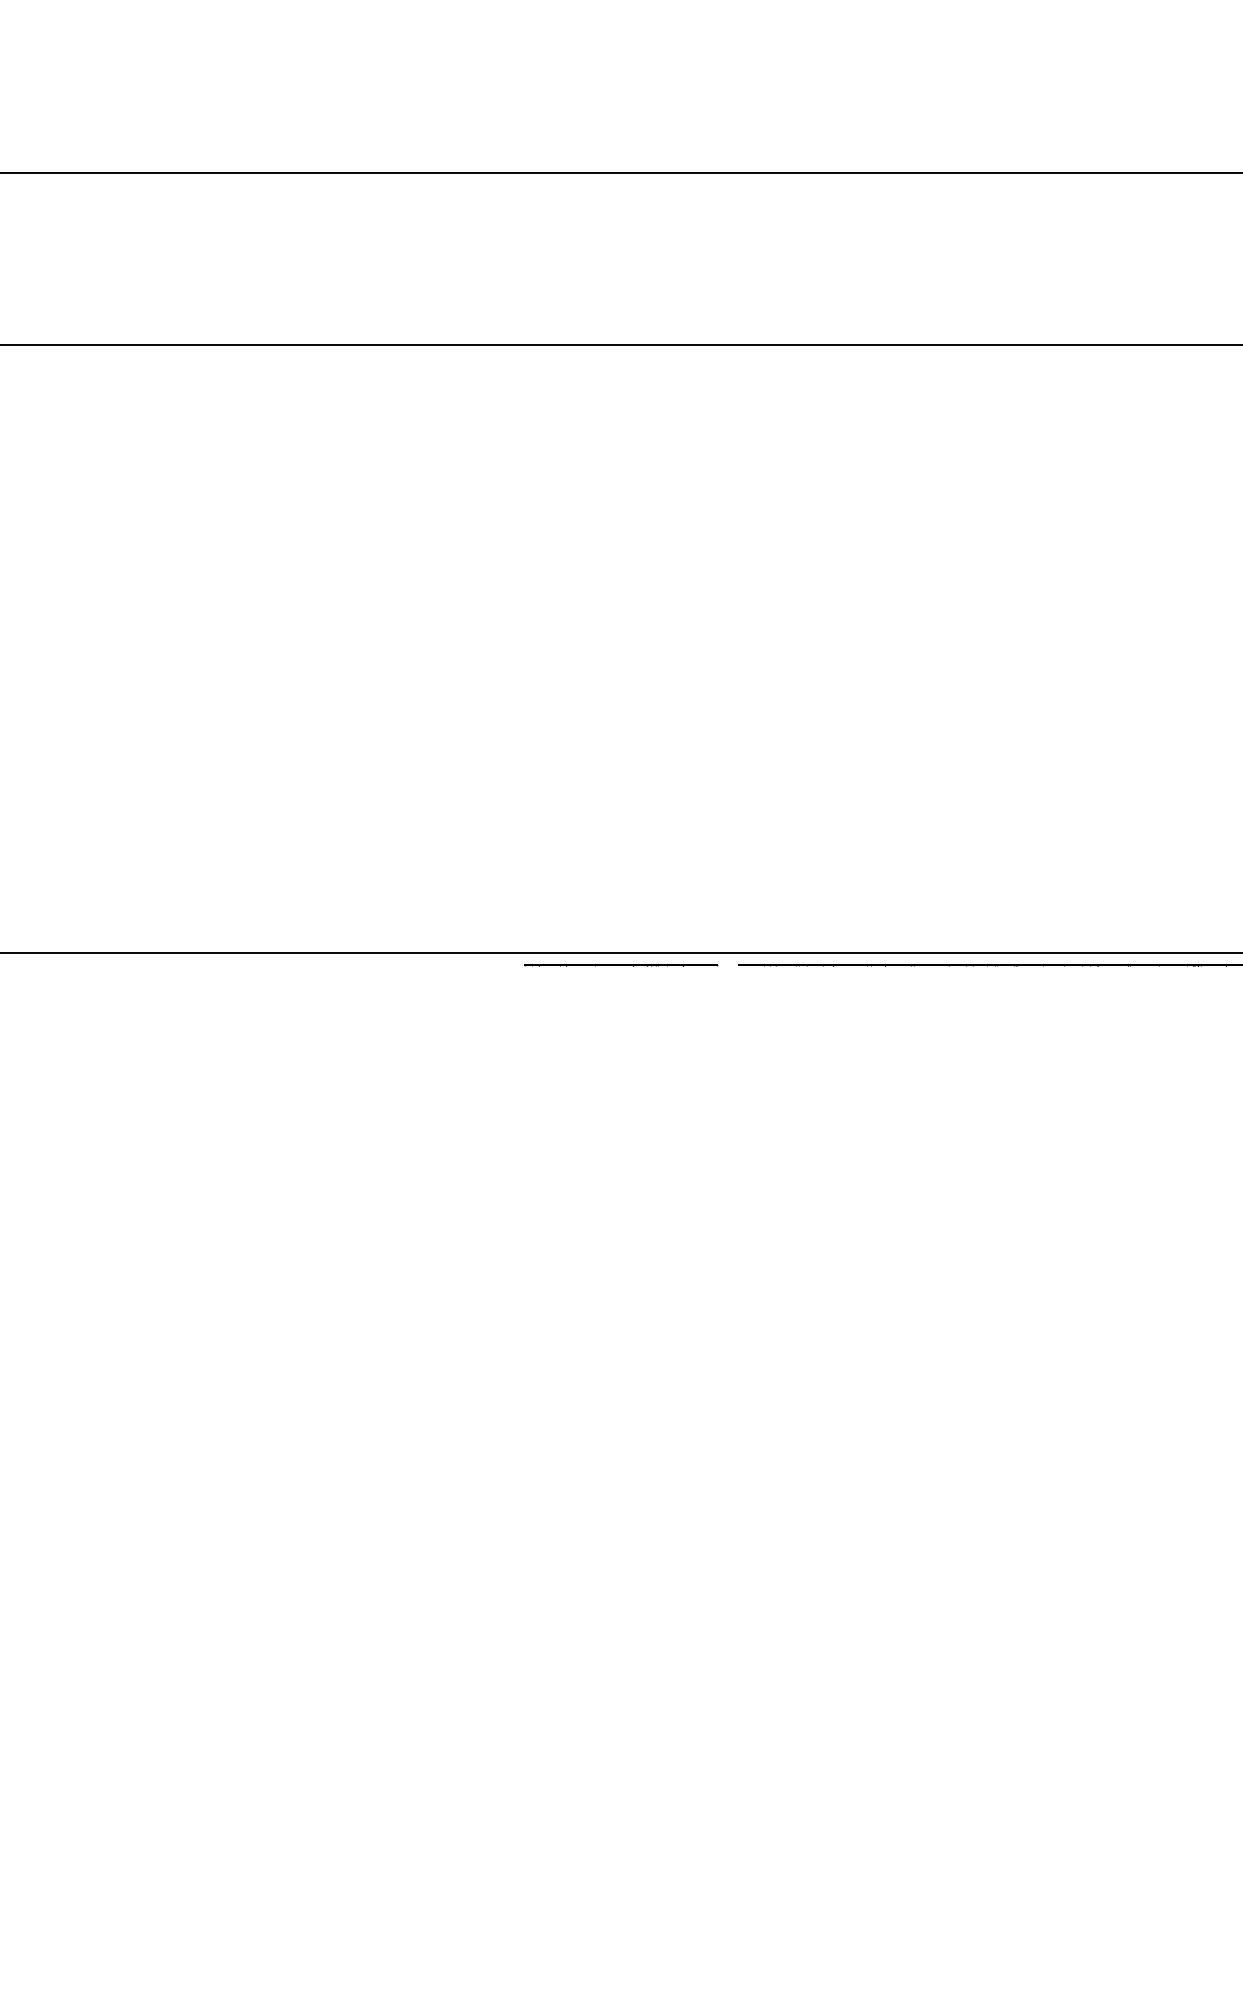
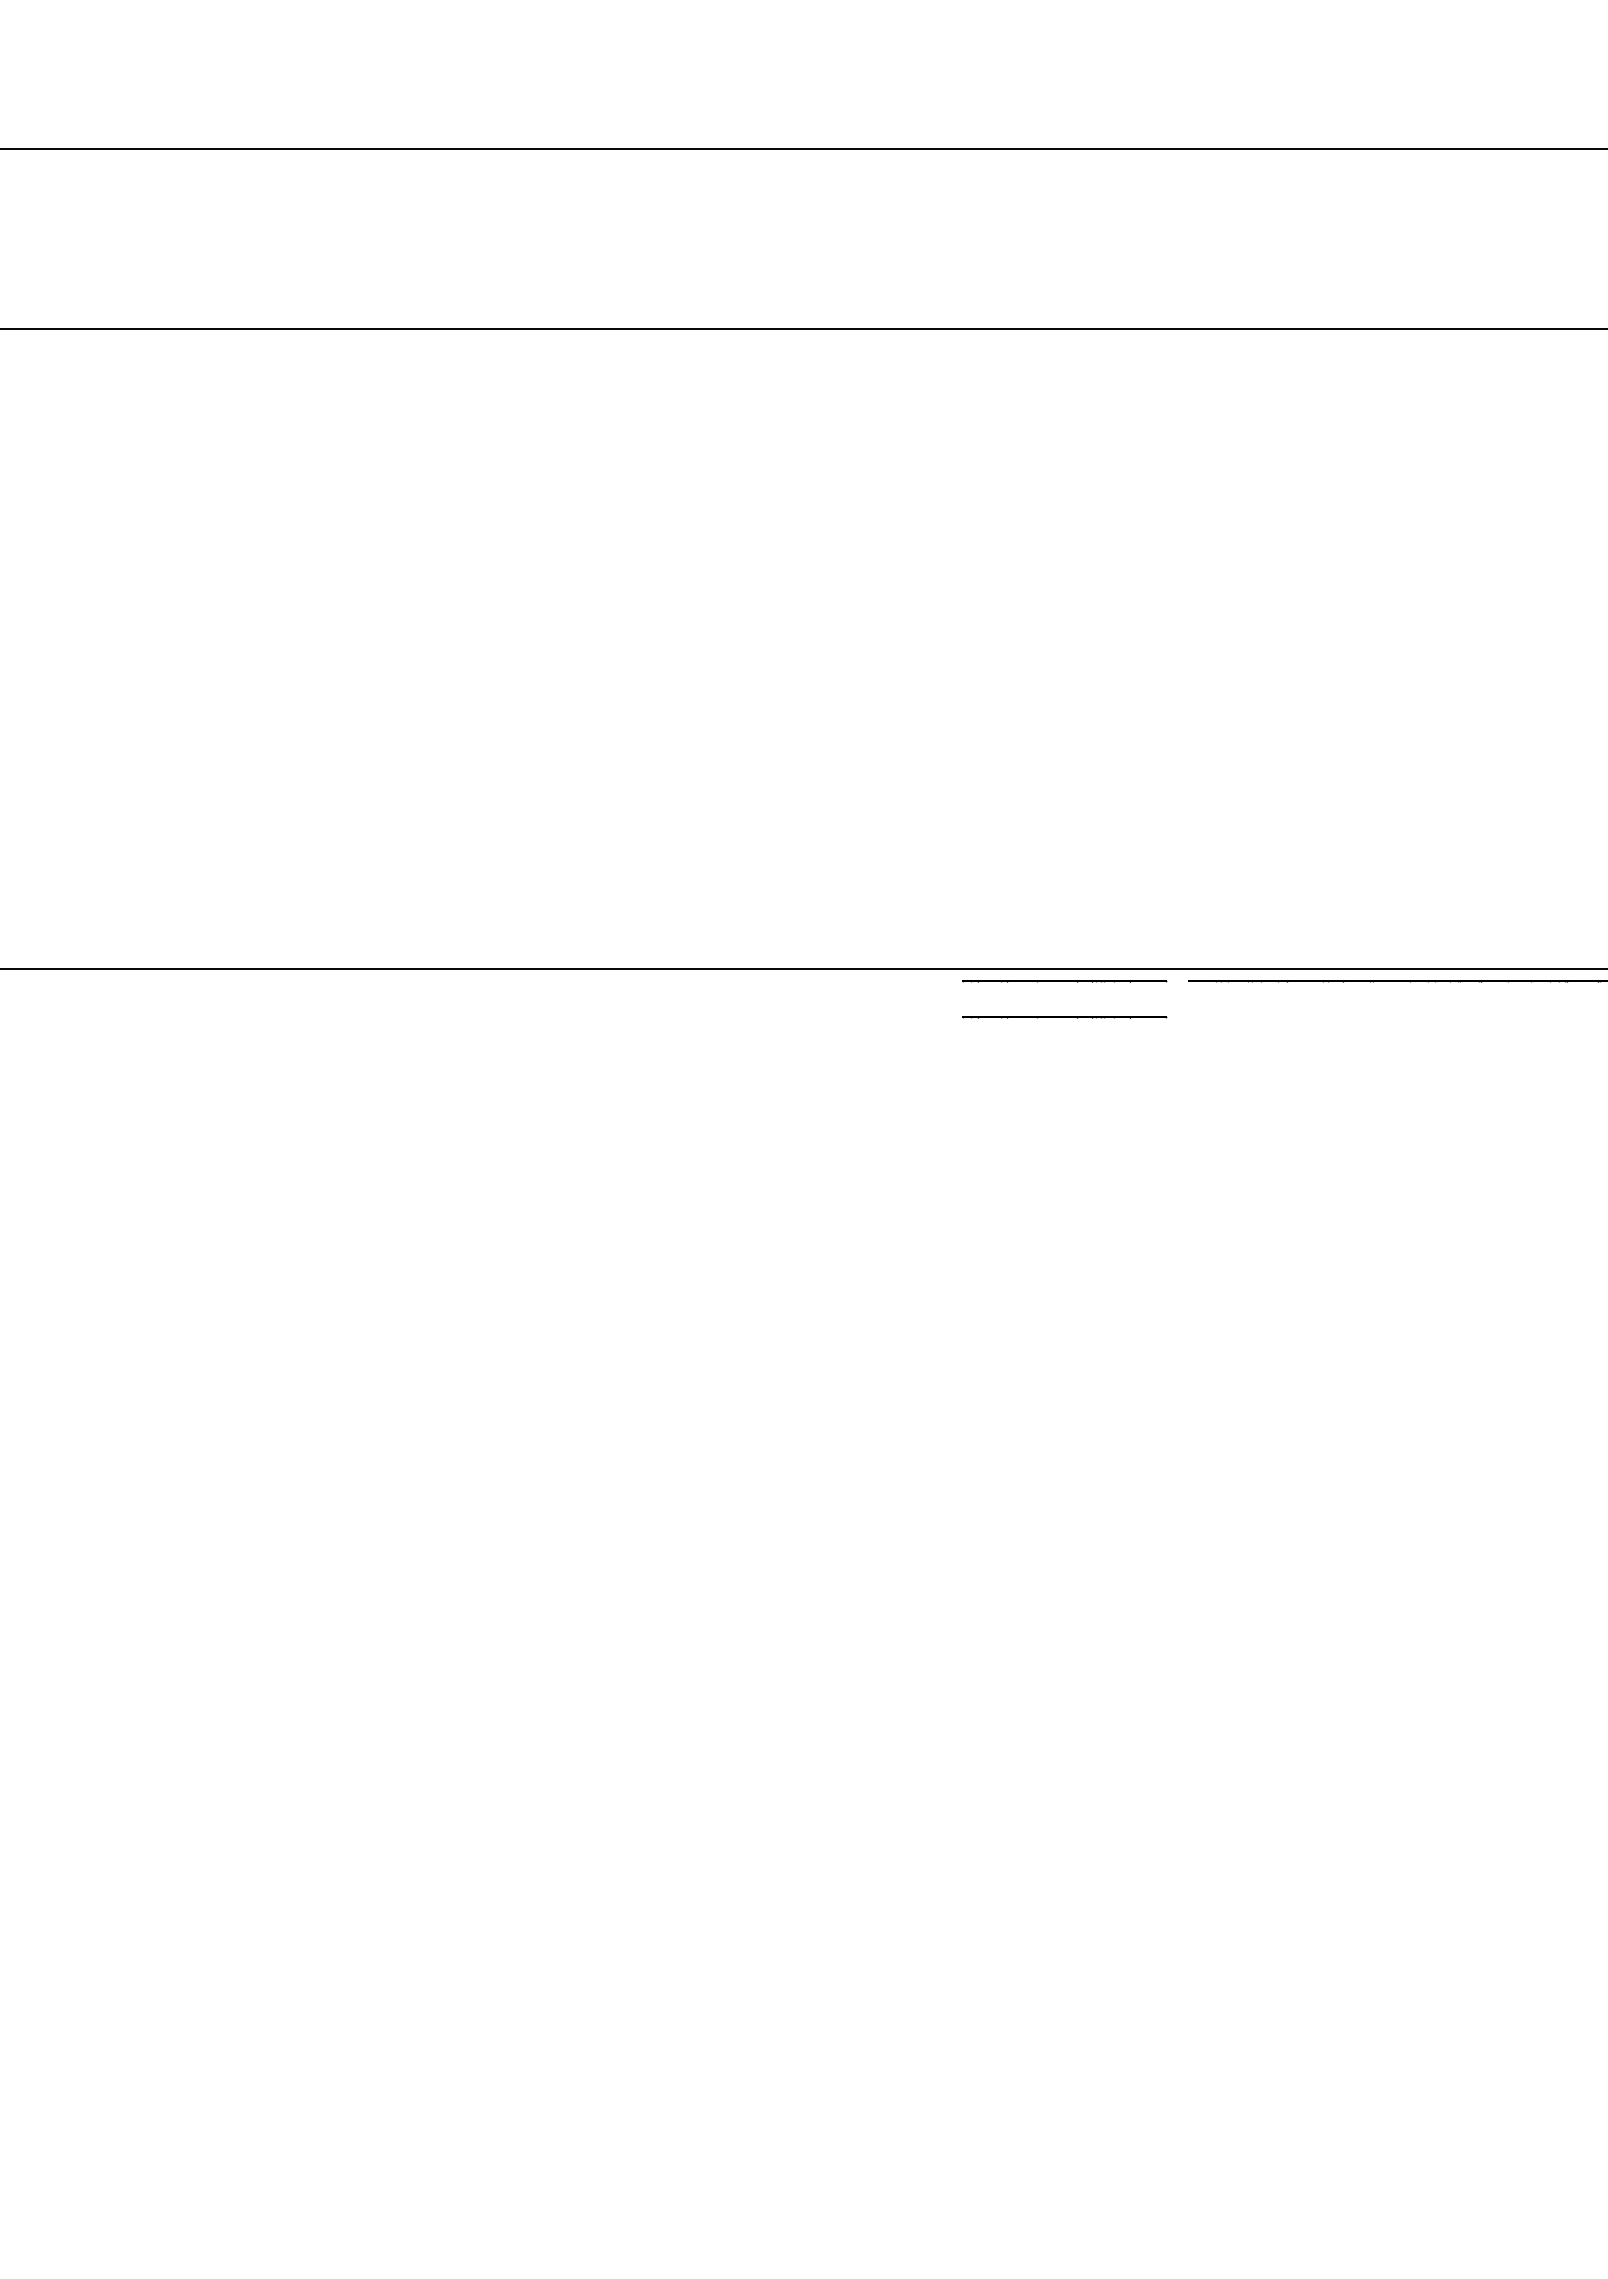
line: (620, 998) -> (1064, 1017), added

